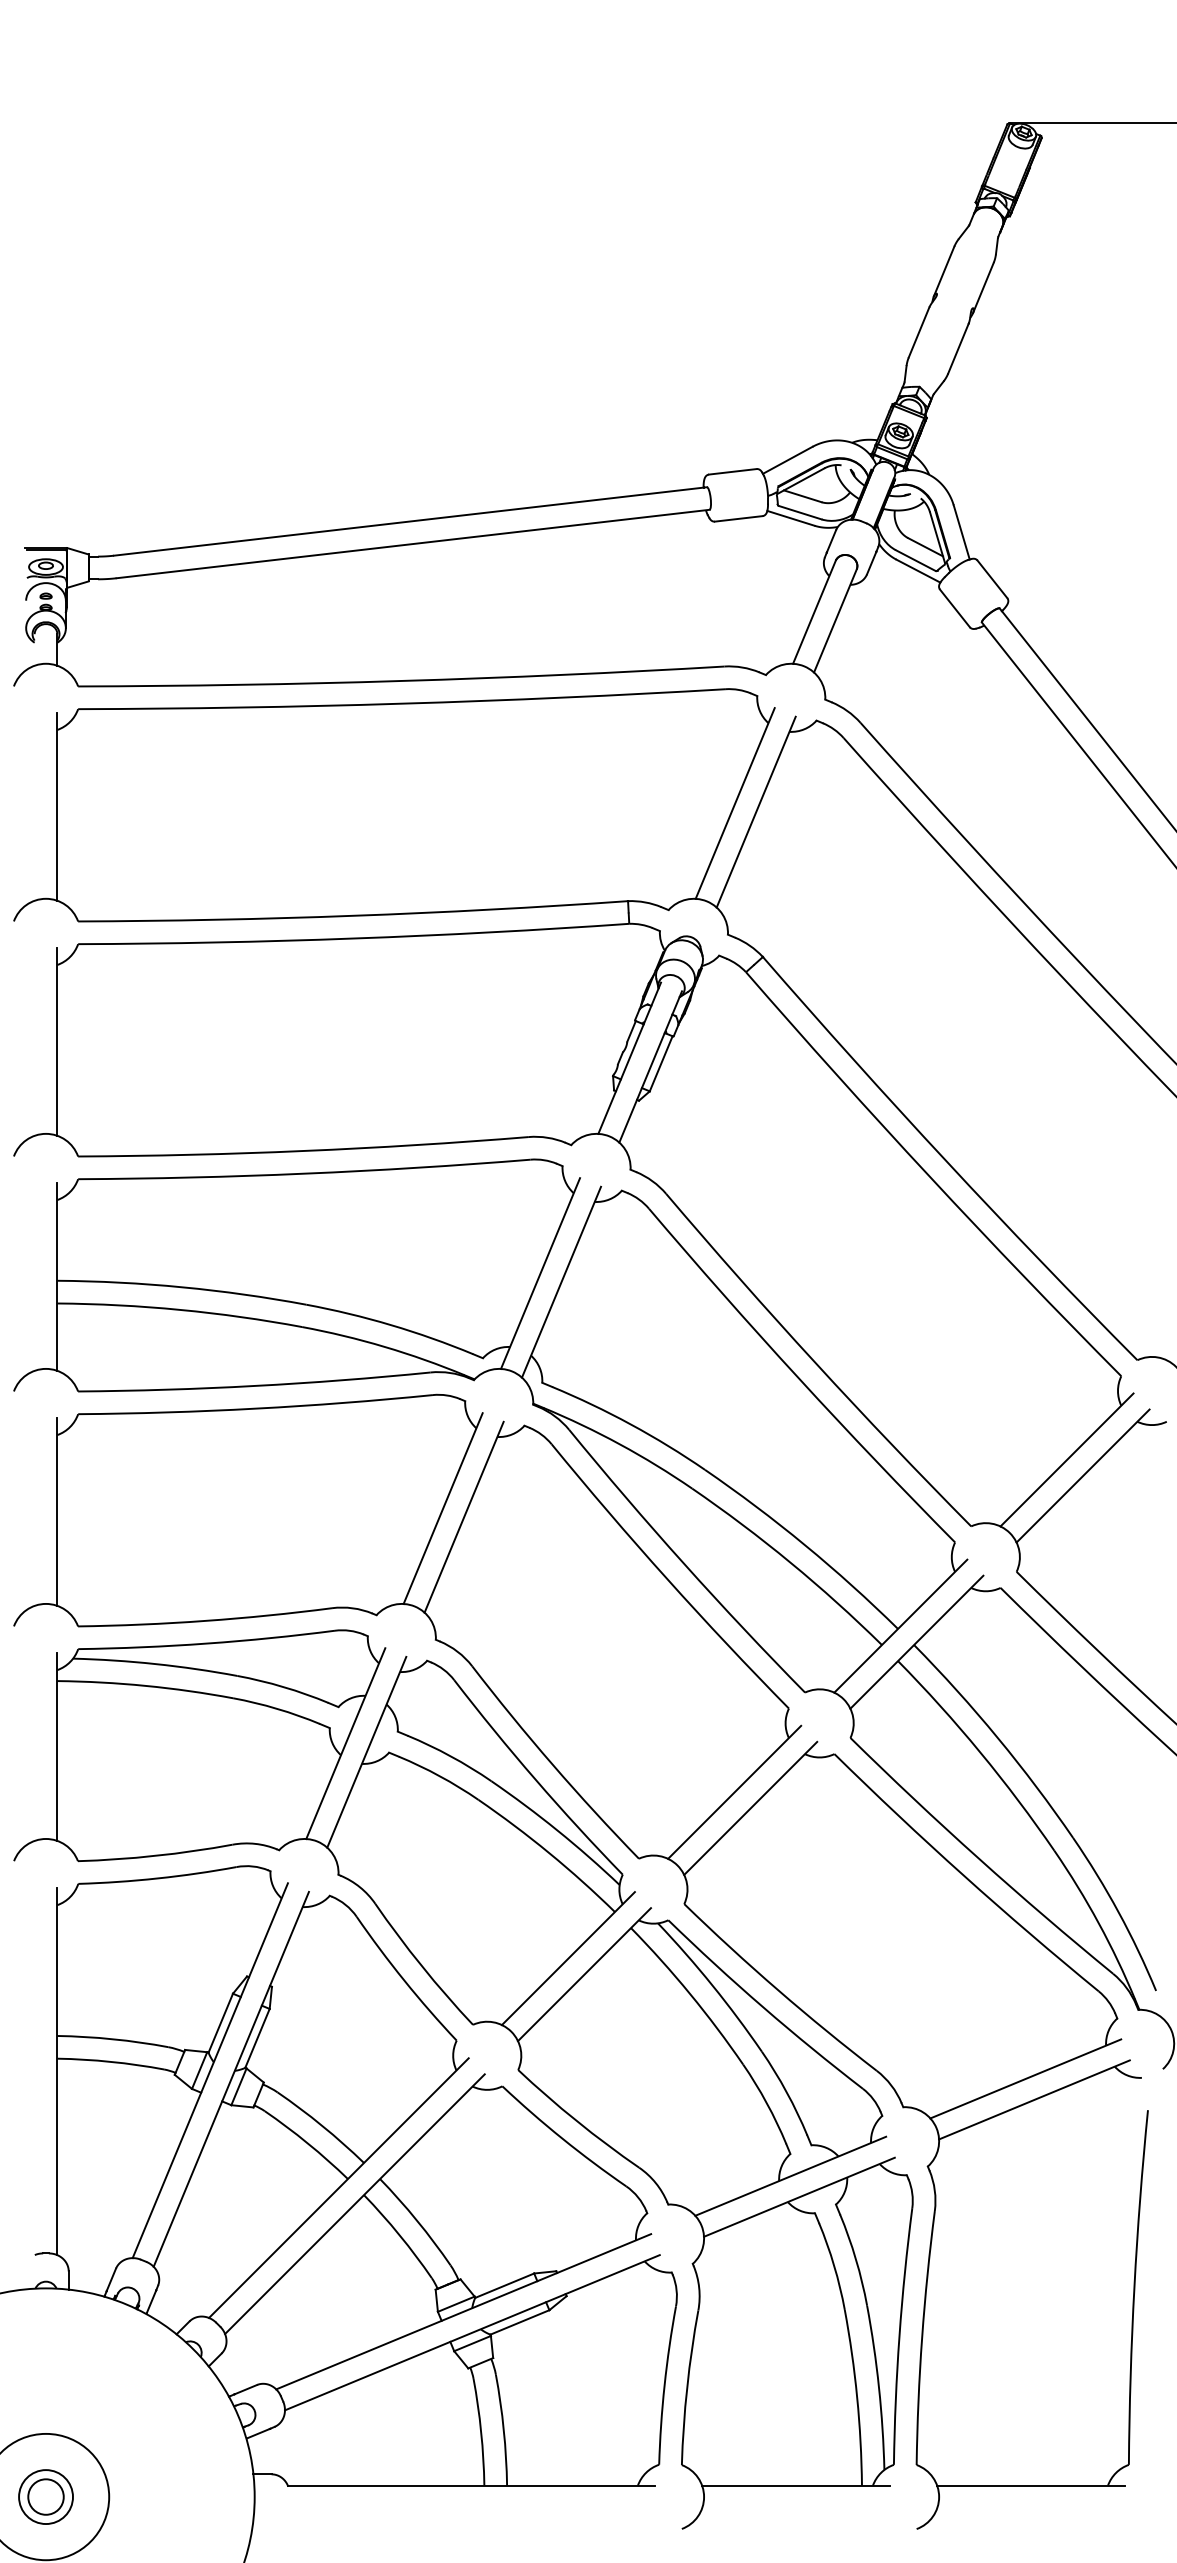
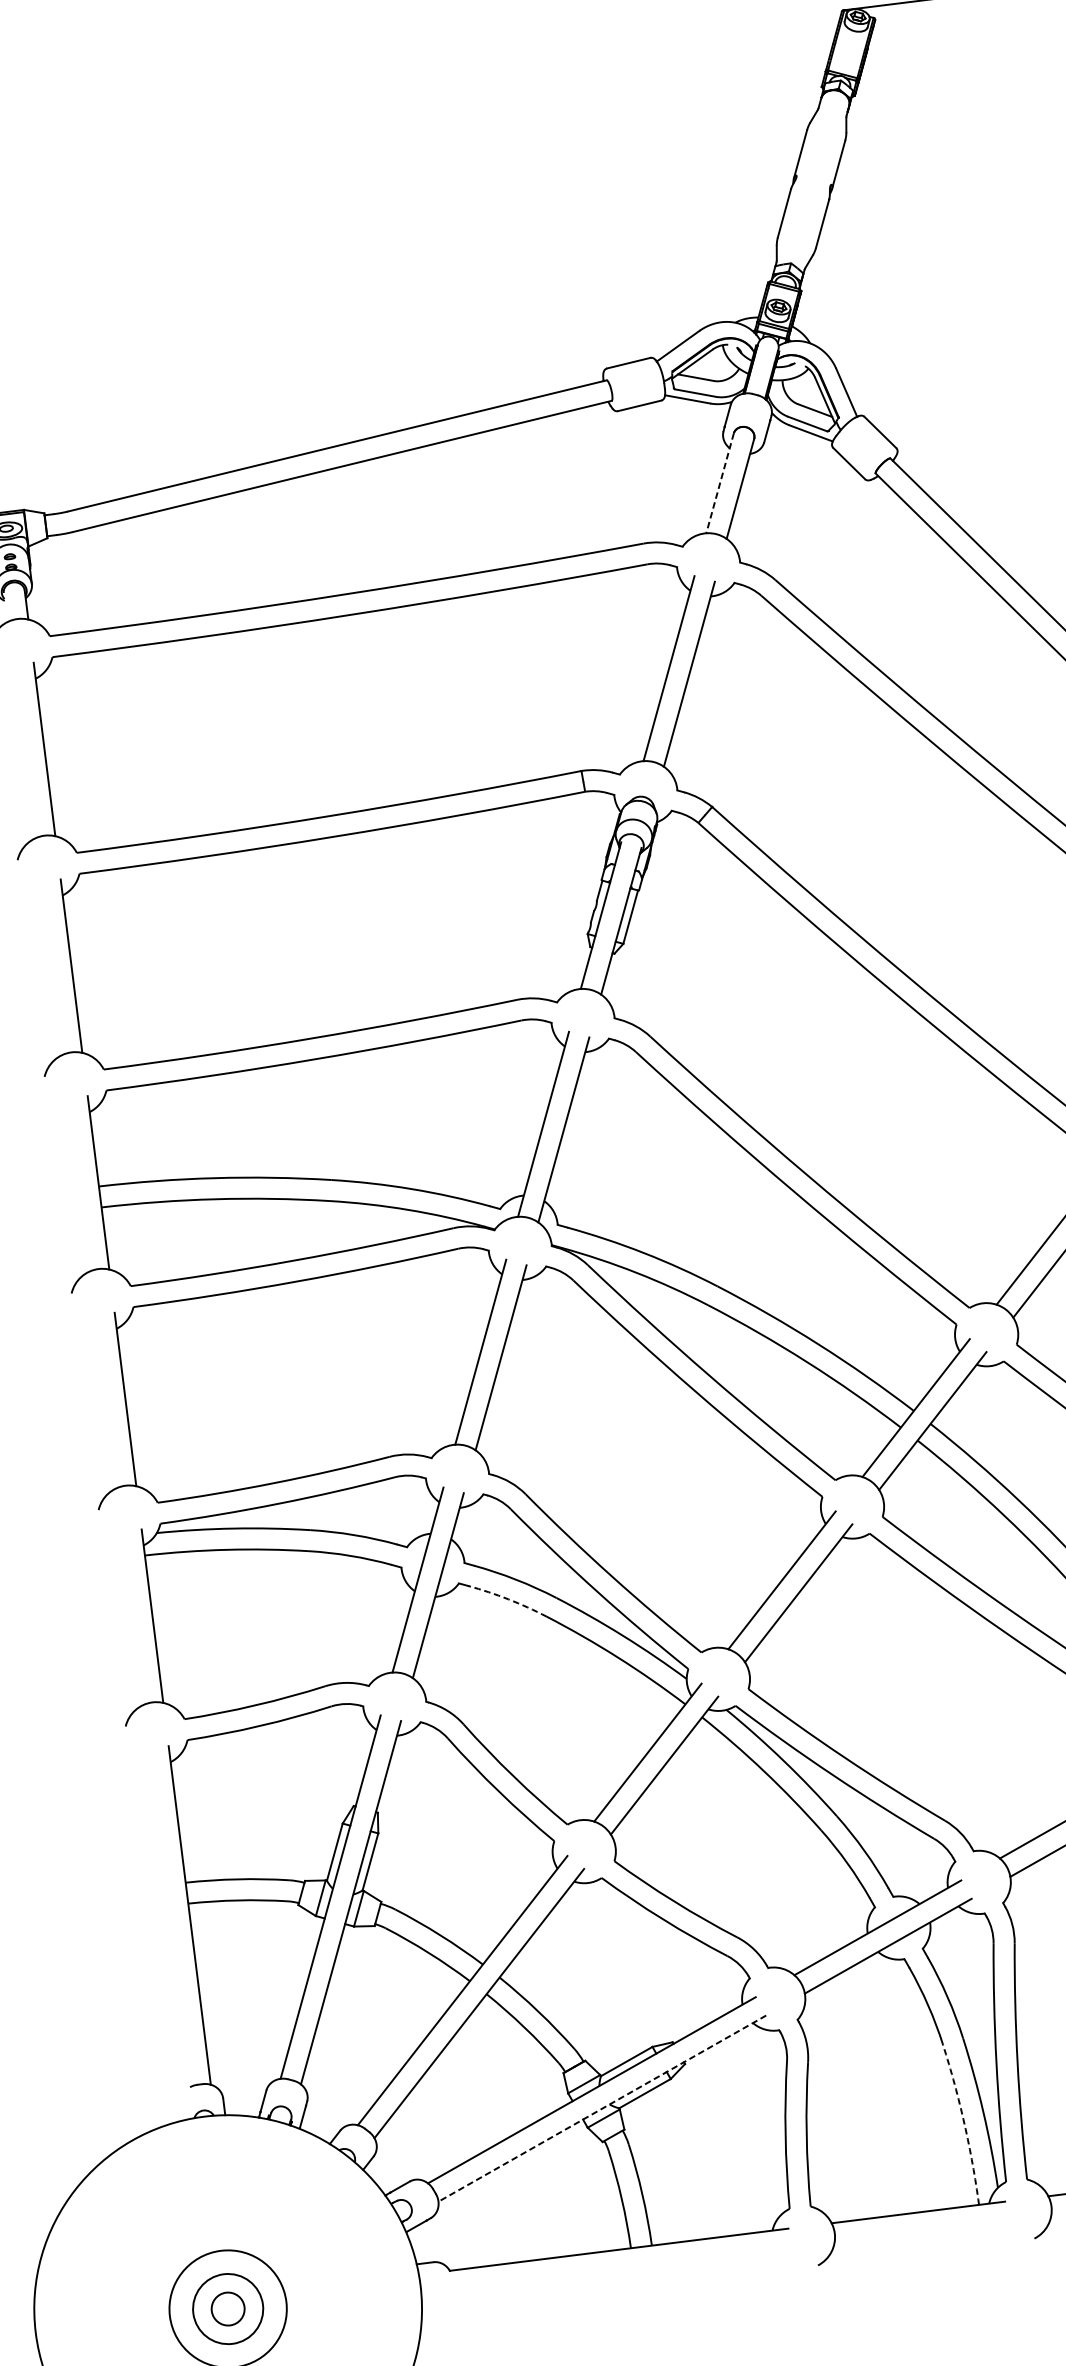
line: (814, 612) -> (720, 483), solid -> dashed
arc: (439, 1776) -> (508, 1599), solid -> dashed
line: (472, 2332) -> (602, 2108), solid -> dashed
arc: (857, 2397) -> (964, 2124), solid -> dashed
circle: (46, 2497) -> (228, 2309), size x1.4

